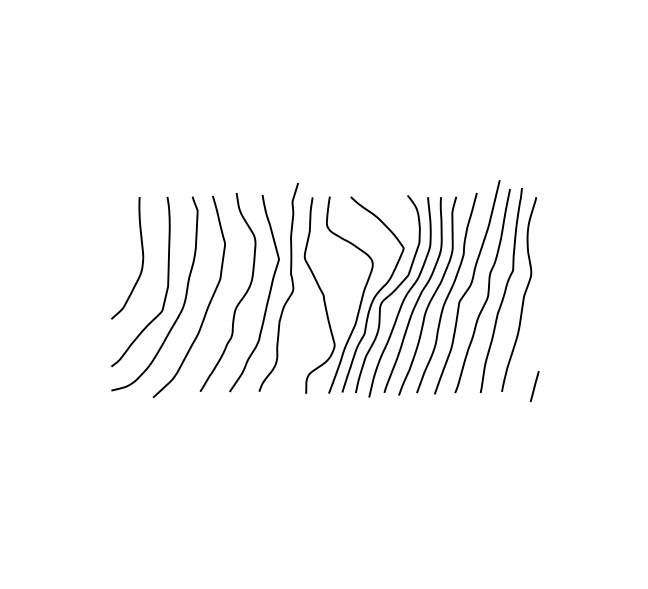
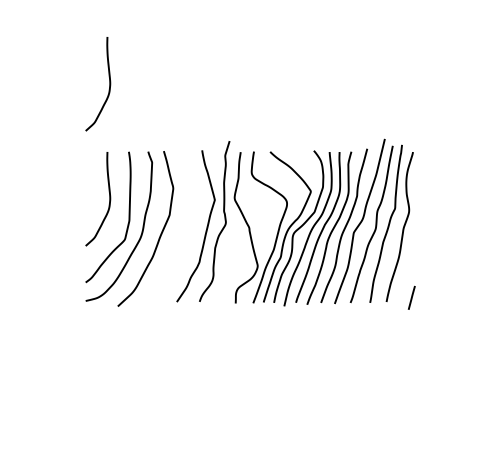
curve: (142, 109) -> (109, 84), added
curve: (238, 301) -> (183, 232), removed

